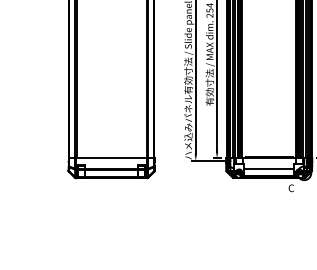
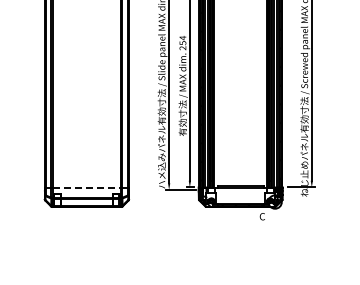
line: (112, 158) -> (87, 187), solid -> dashed
line: (268, 168) -> (240, 197), removed

